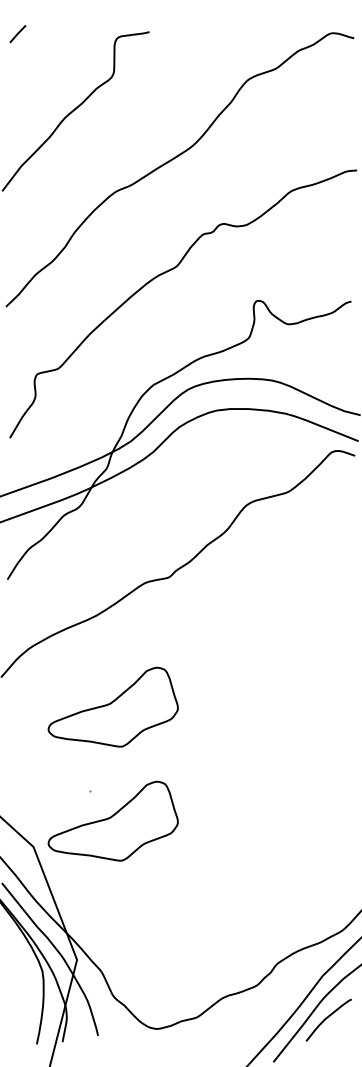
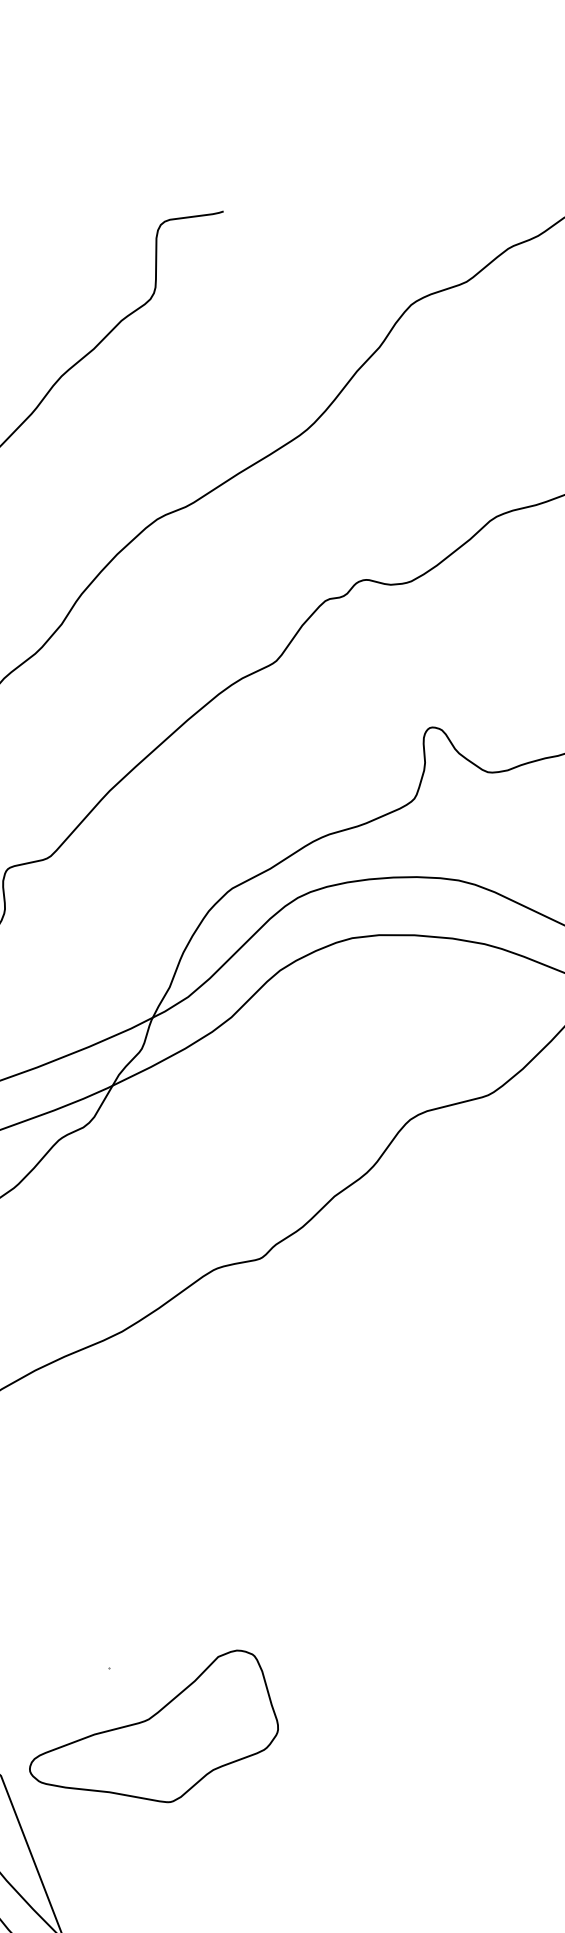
part: (112, 706) -> (152, 1506), removed

